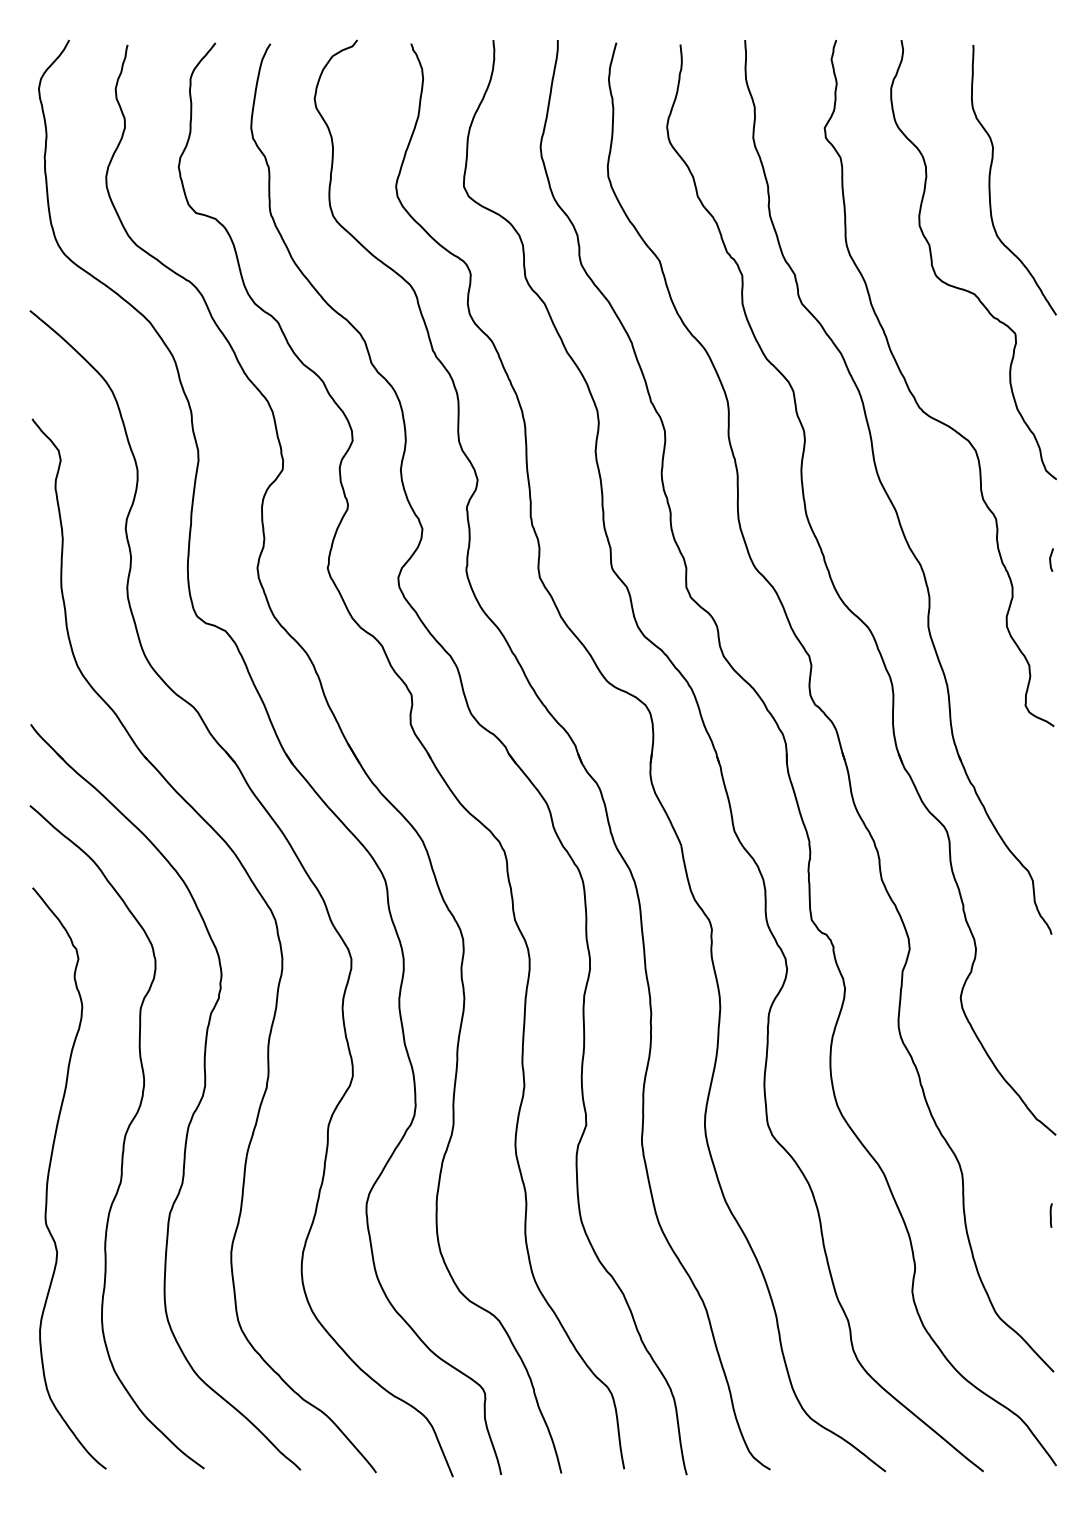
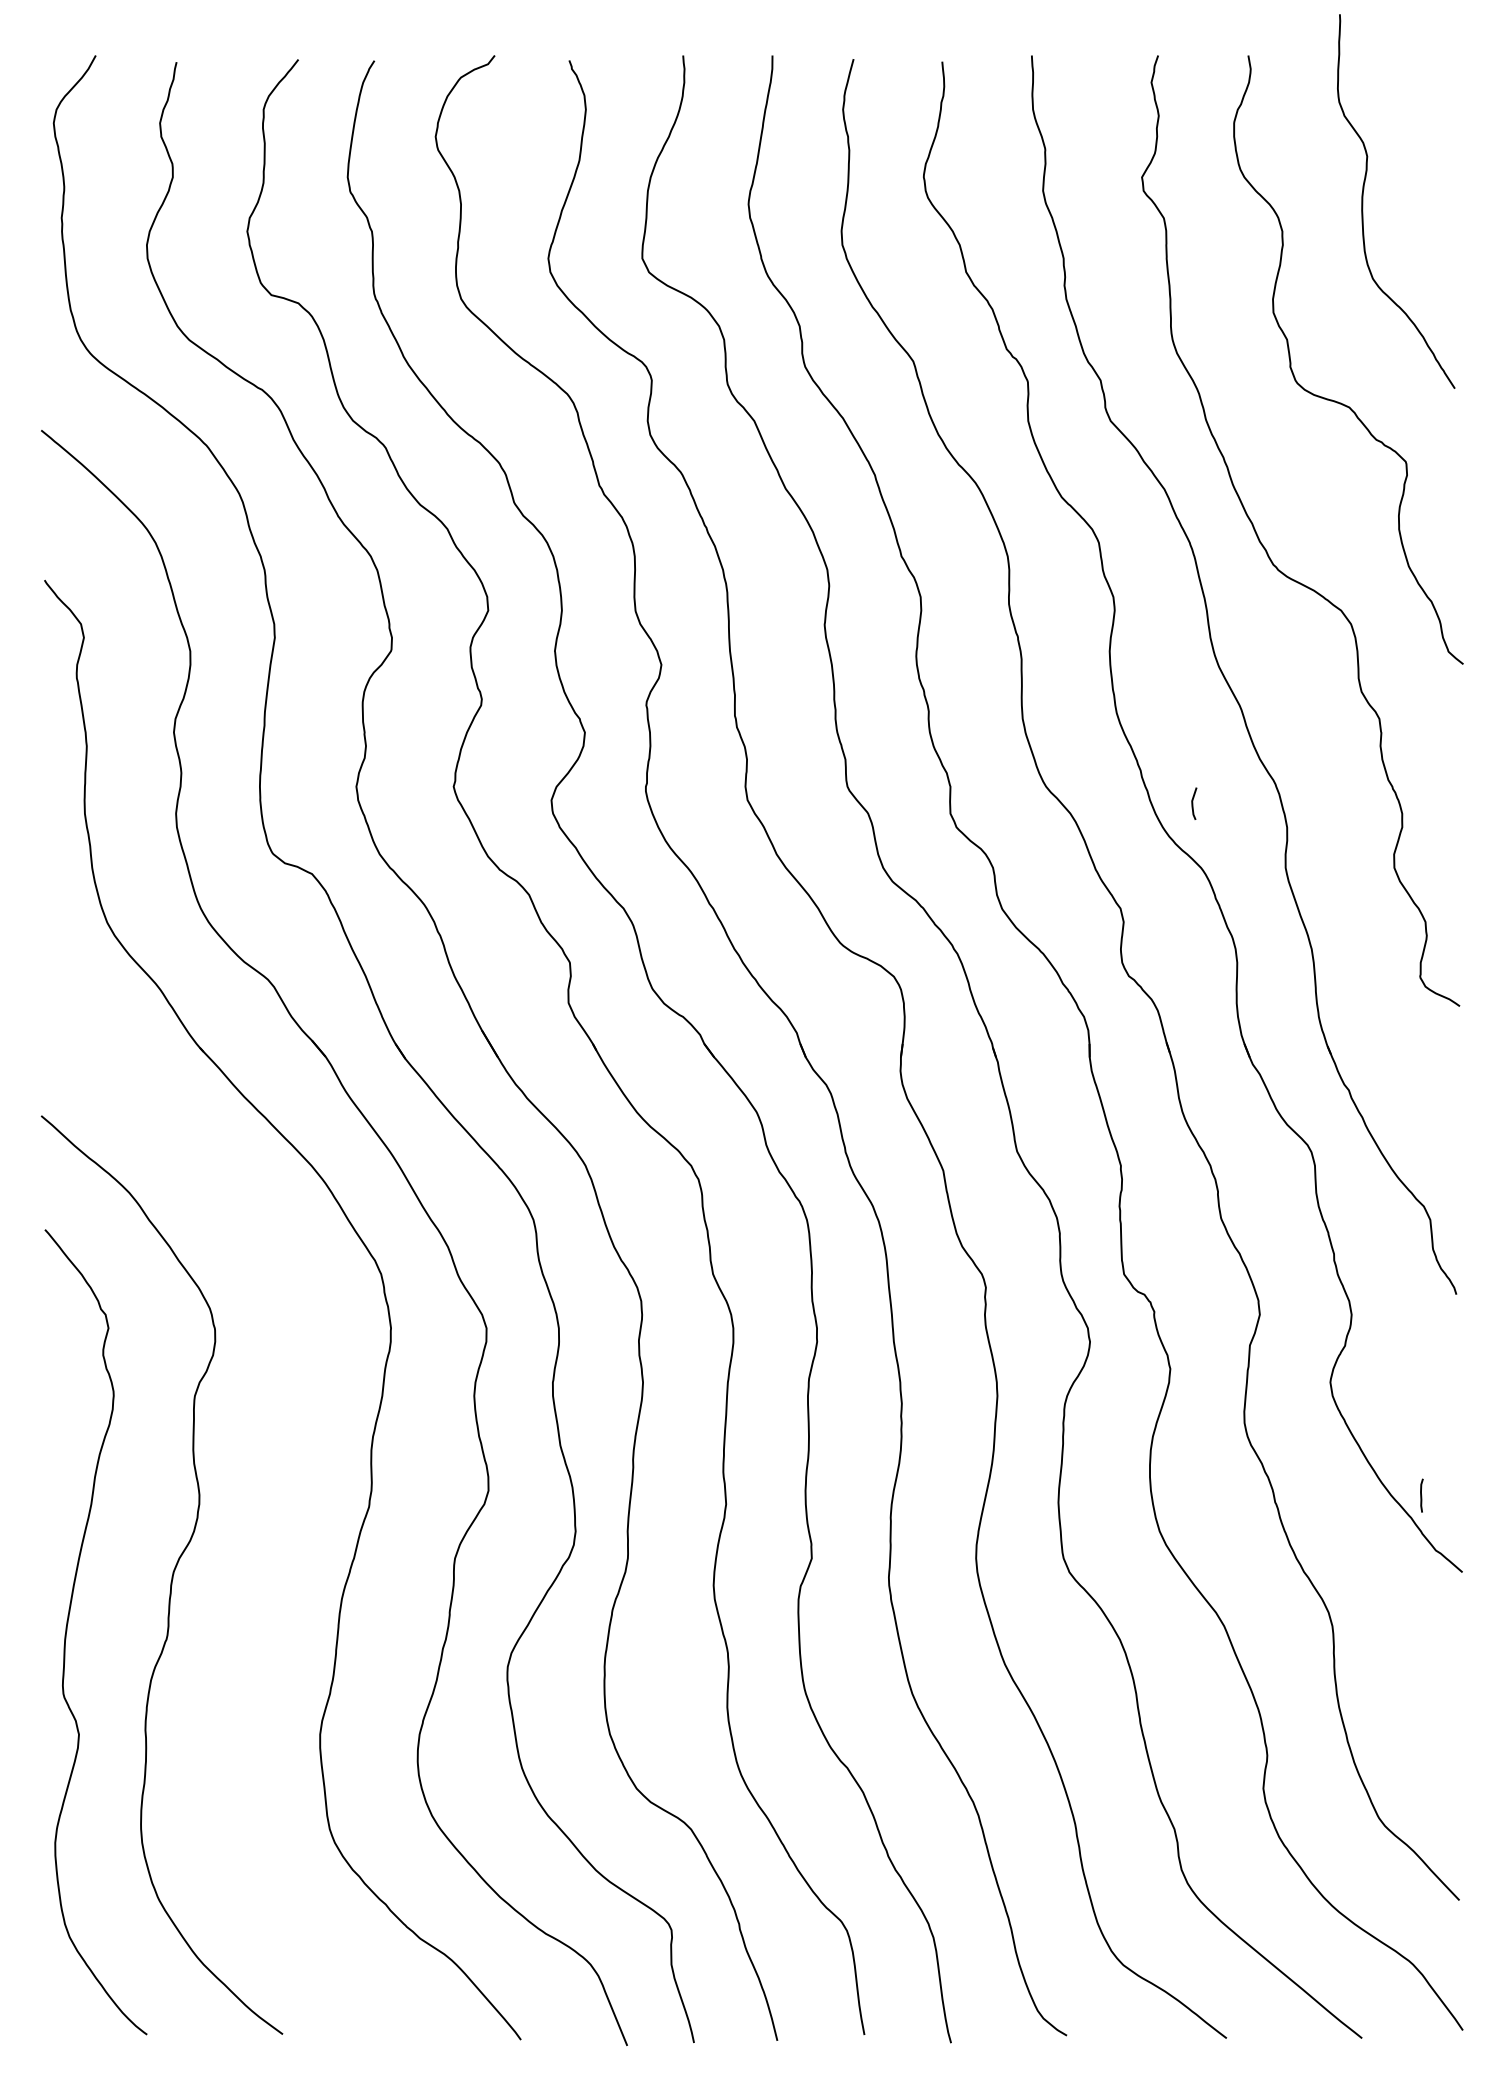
curve: (990, 180) -> (1363, 201), moved
line: (1051, 559) -> (1193, 803), moved
part: (193, 1111) -> (268, 1539), removed
line: (1051, 1215) -> (1421, 1495), moved

